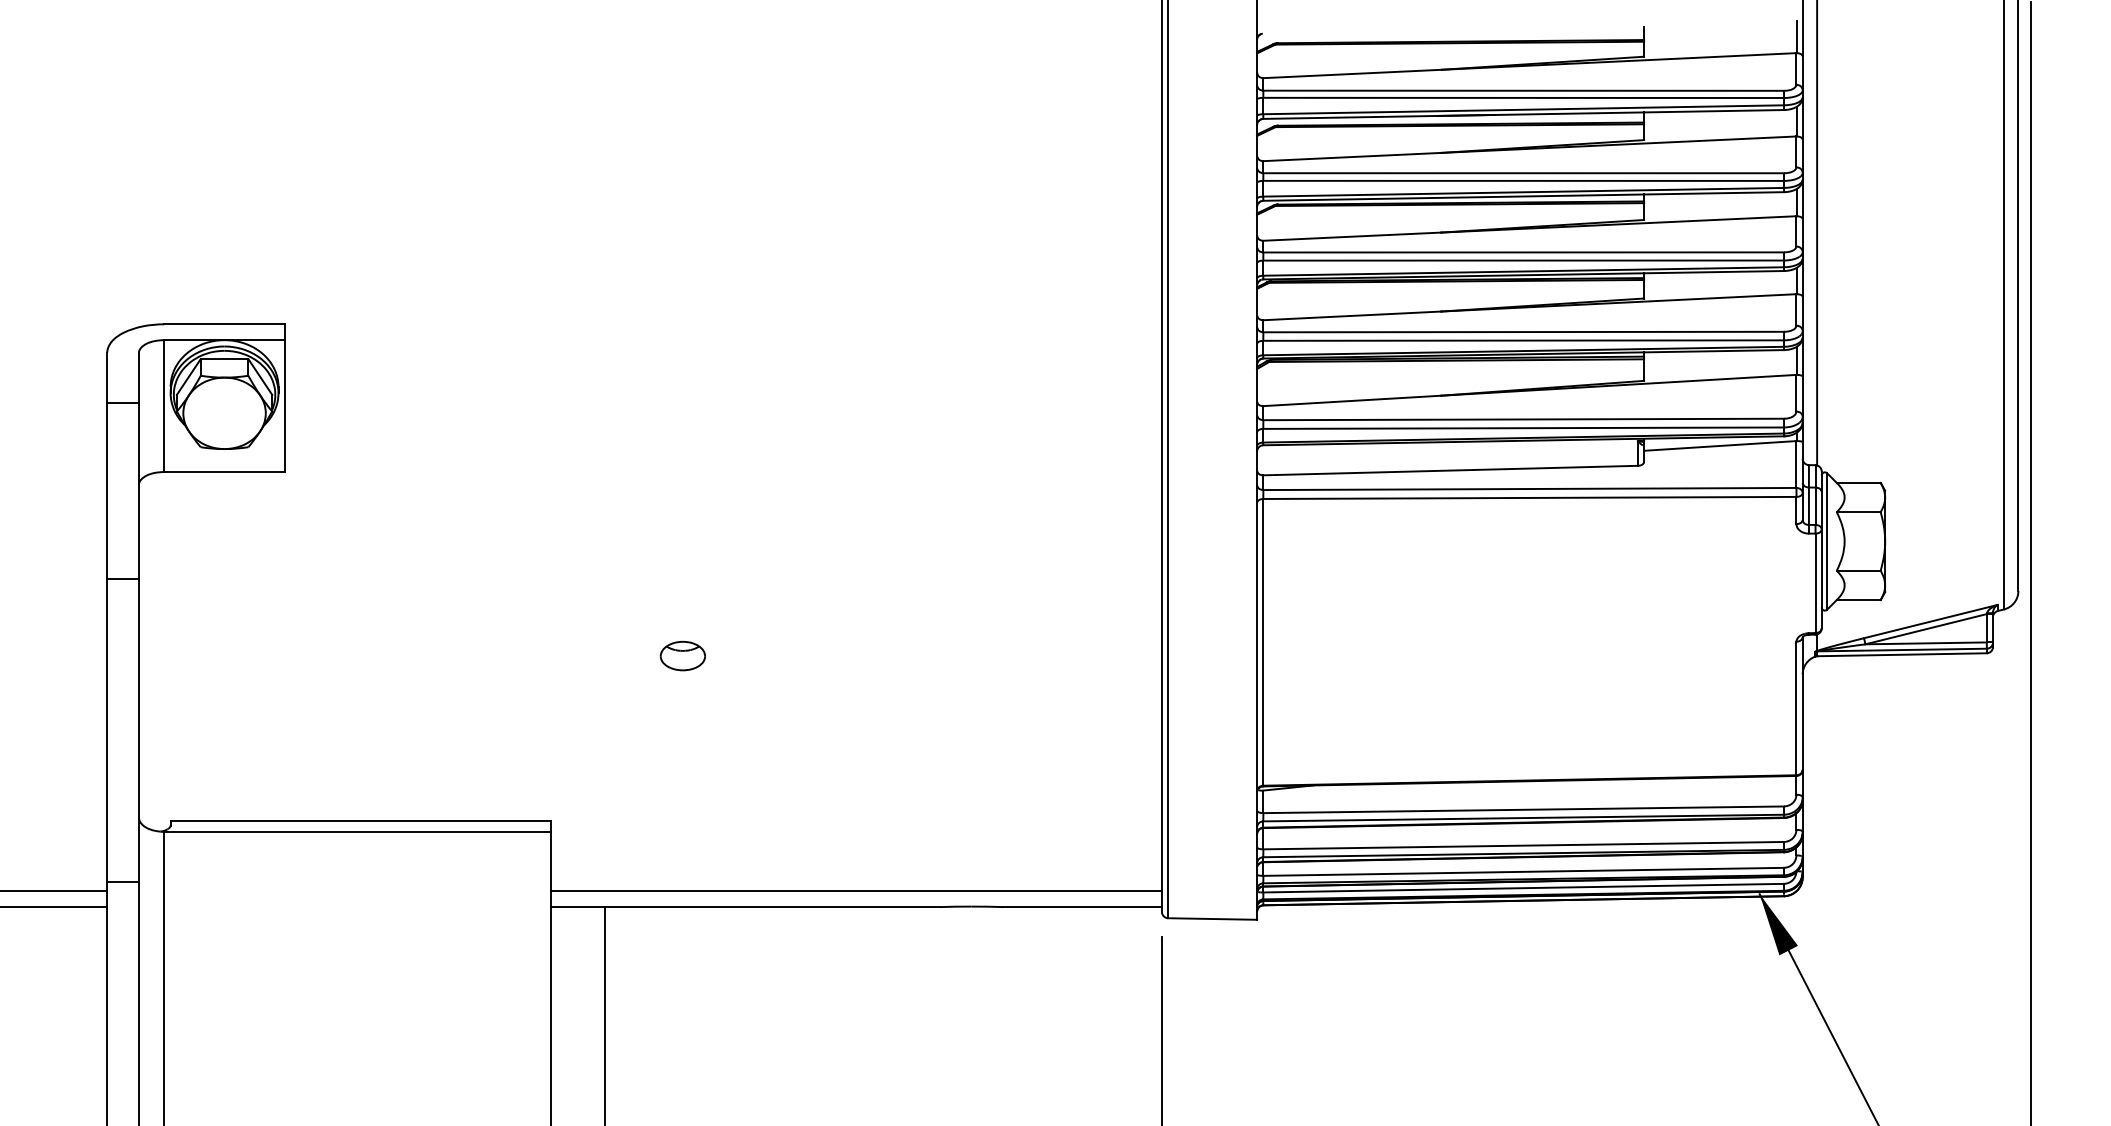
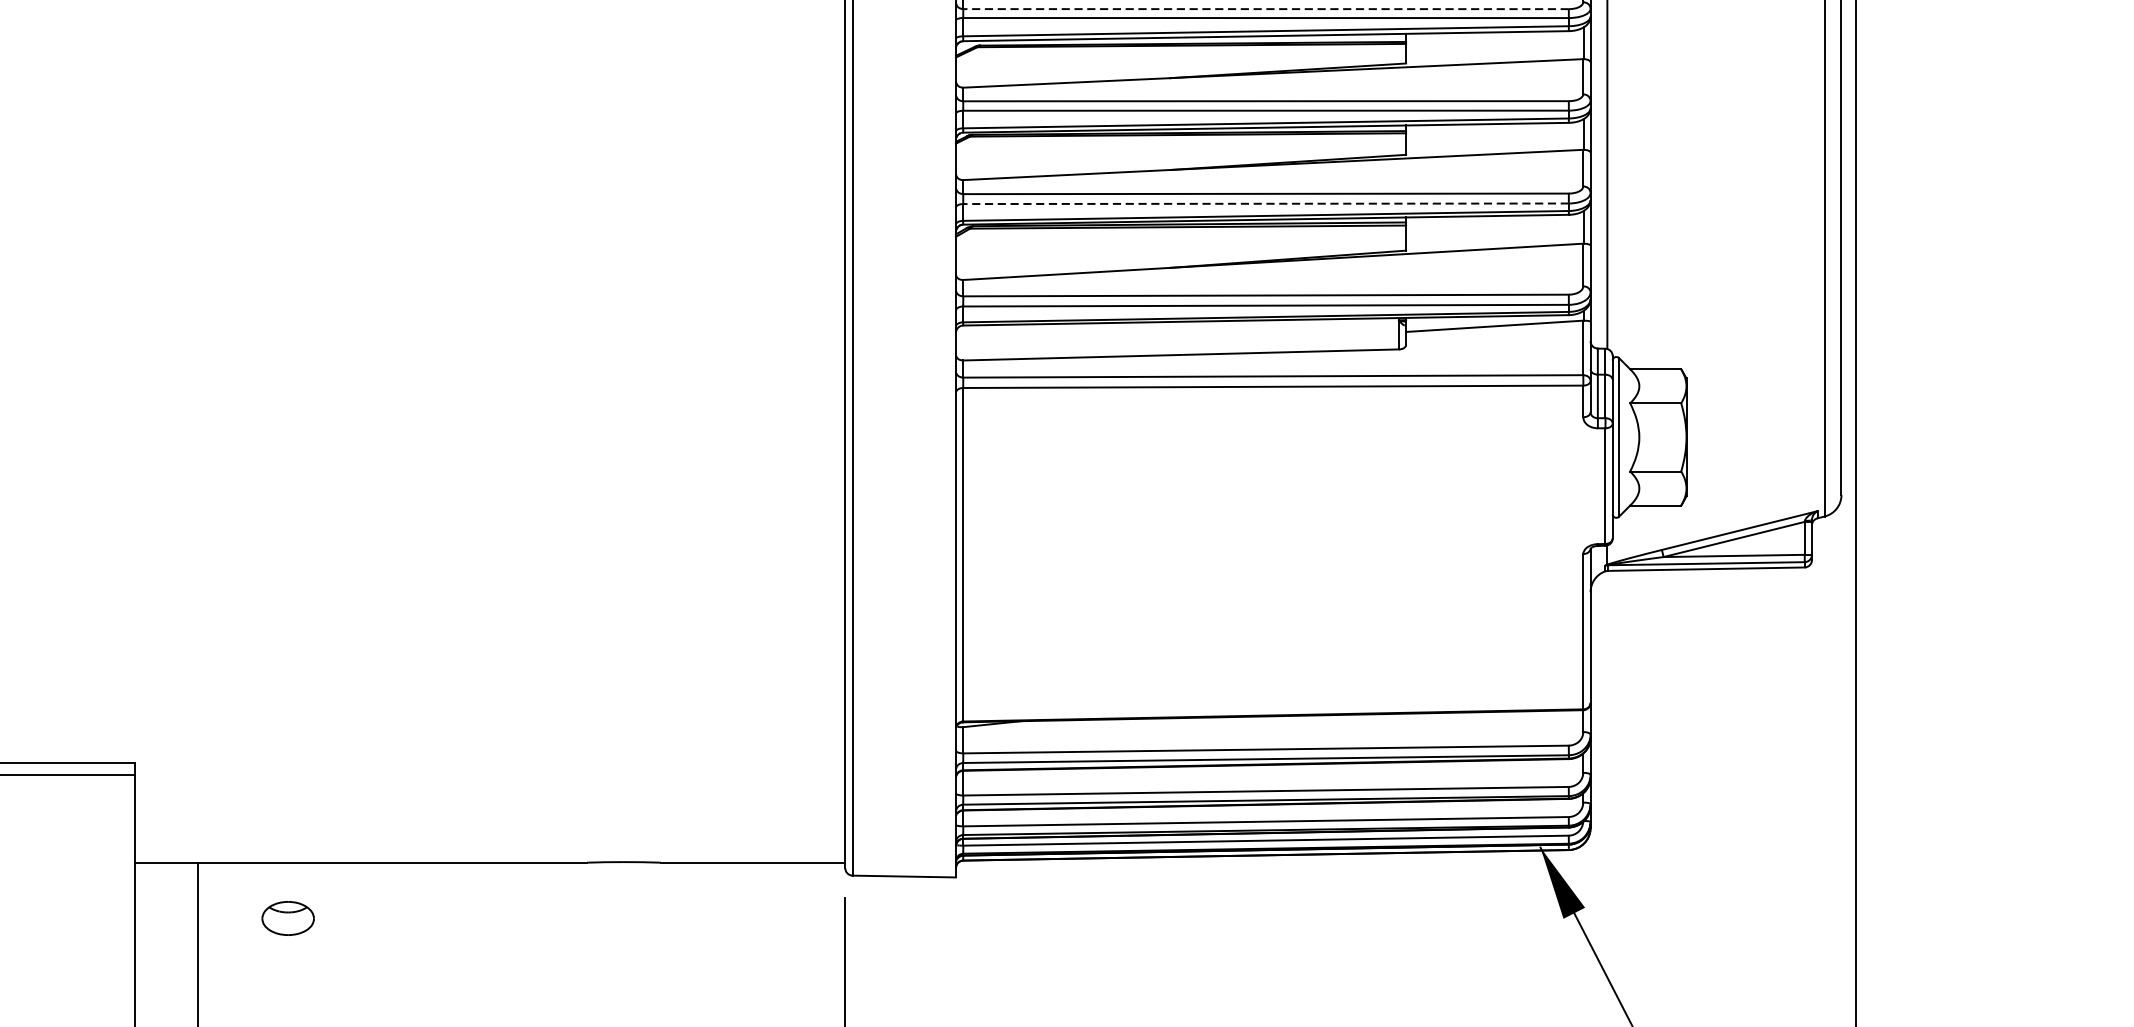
line: (1523, 173) -> (1265, 9), solid -> dashed
line: (1523, 340) -> (1265, 203), solid -> dashed
part: (682, 655) -> (287, 917), moved
line: (856, 890) -> (490, 843), removed

